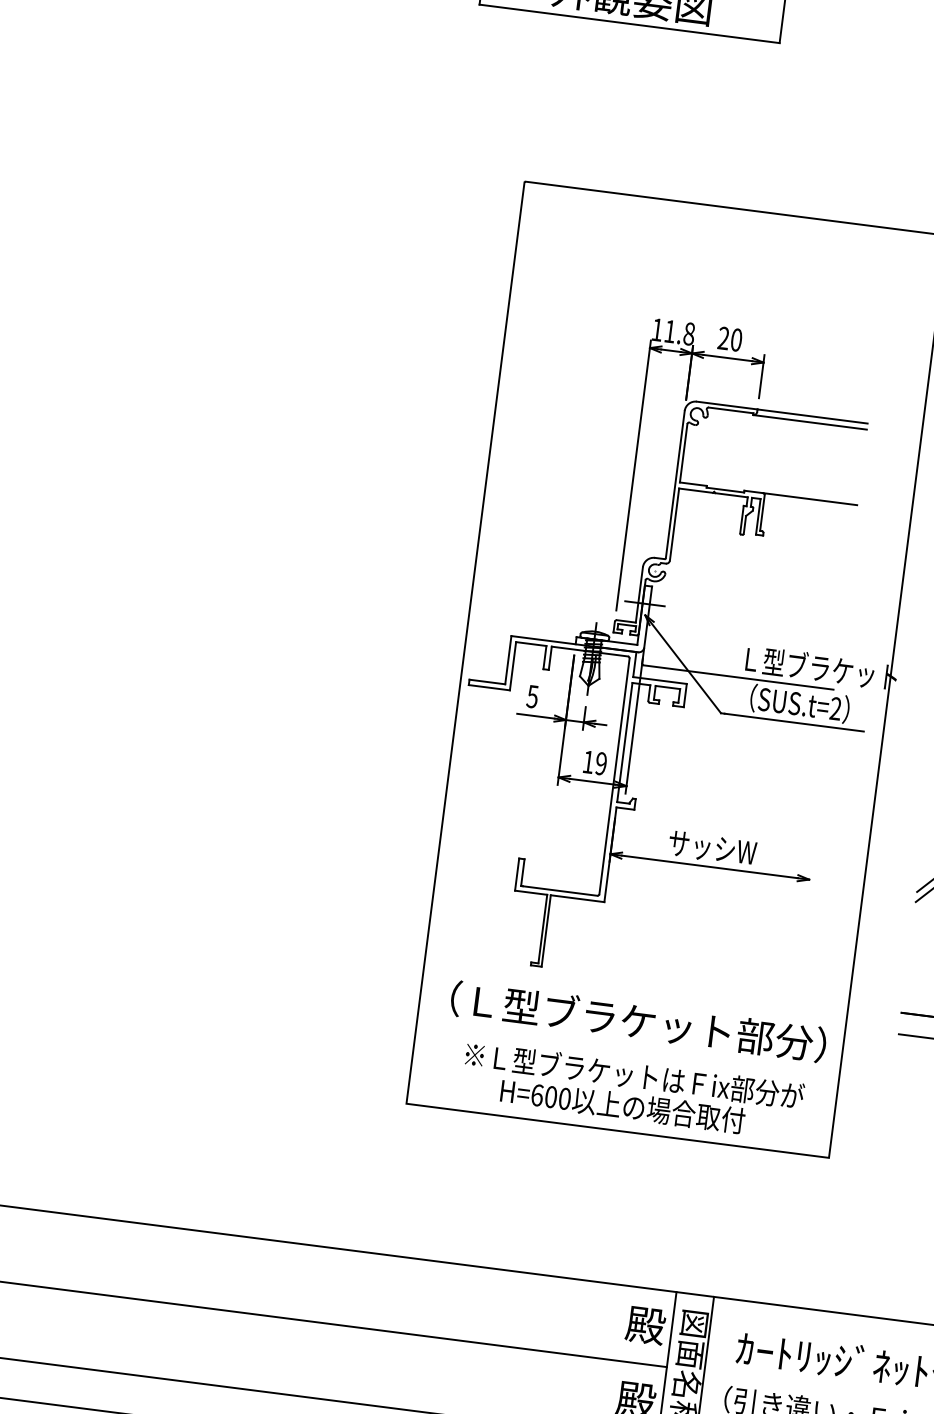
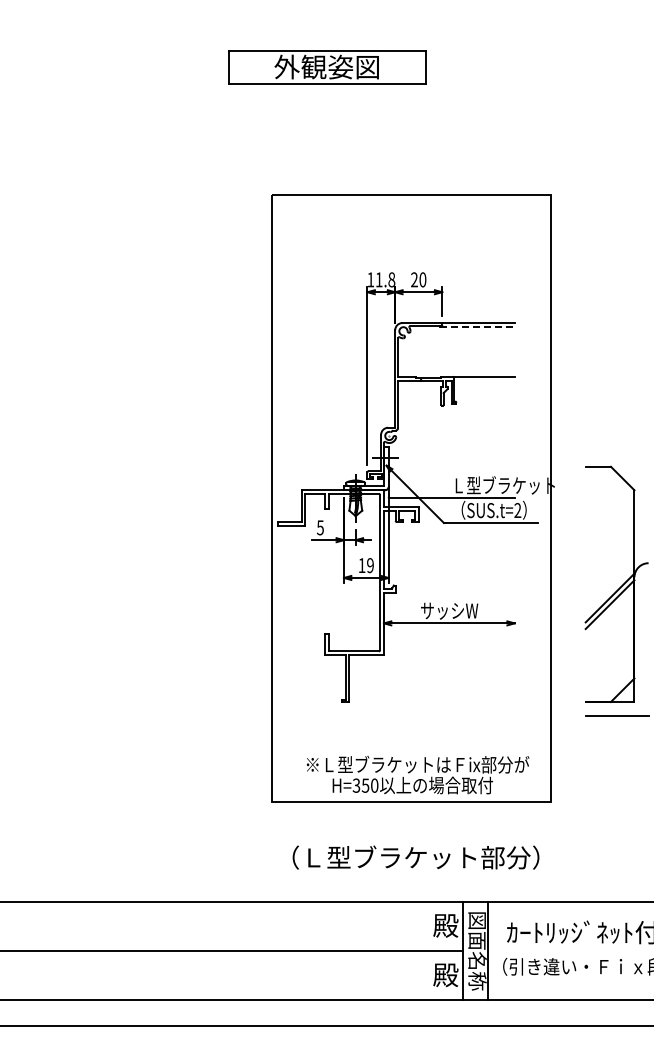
line: (810, 423) -> (477, 327), solid -> dashed
text: (637, 1021) -> (415, 857), moved
text: (543, 1095) -> (360, 785), H=600 -> H=350

